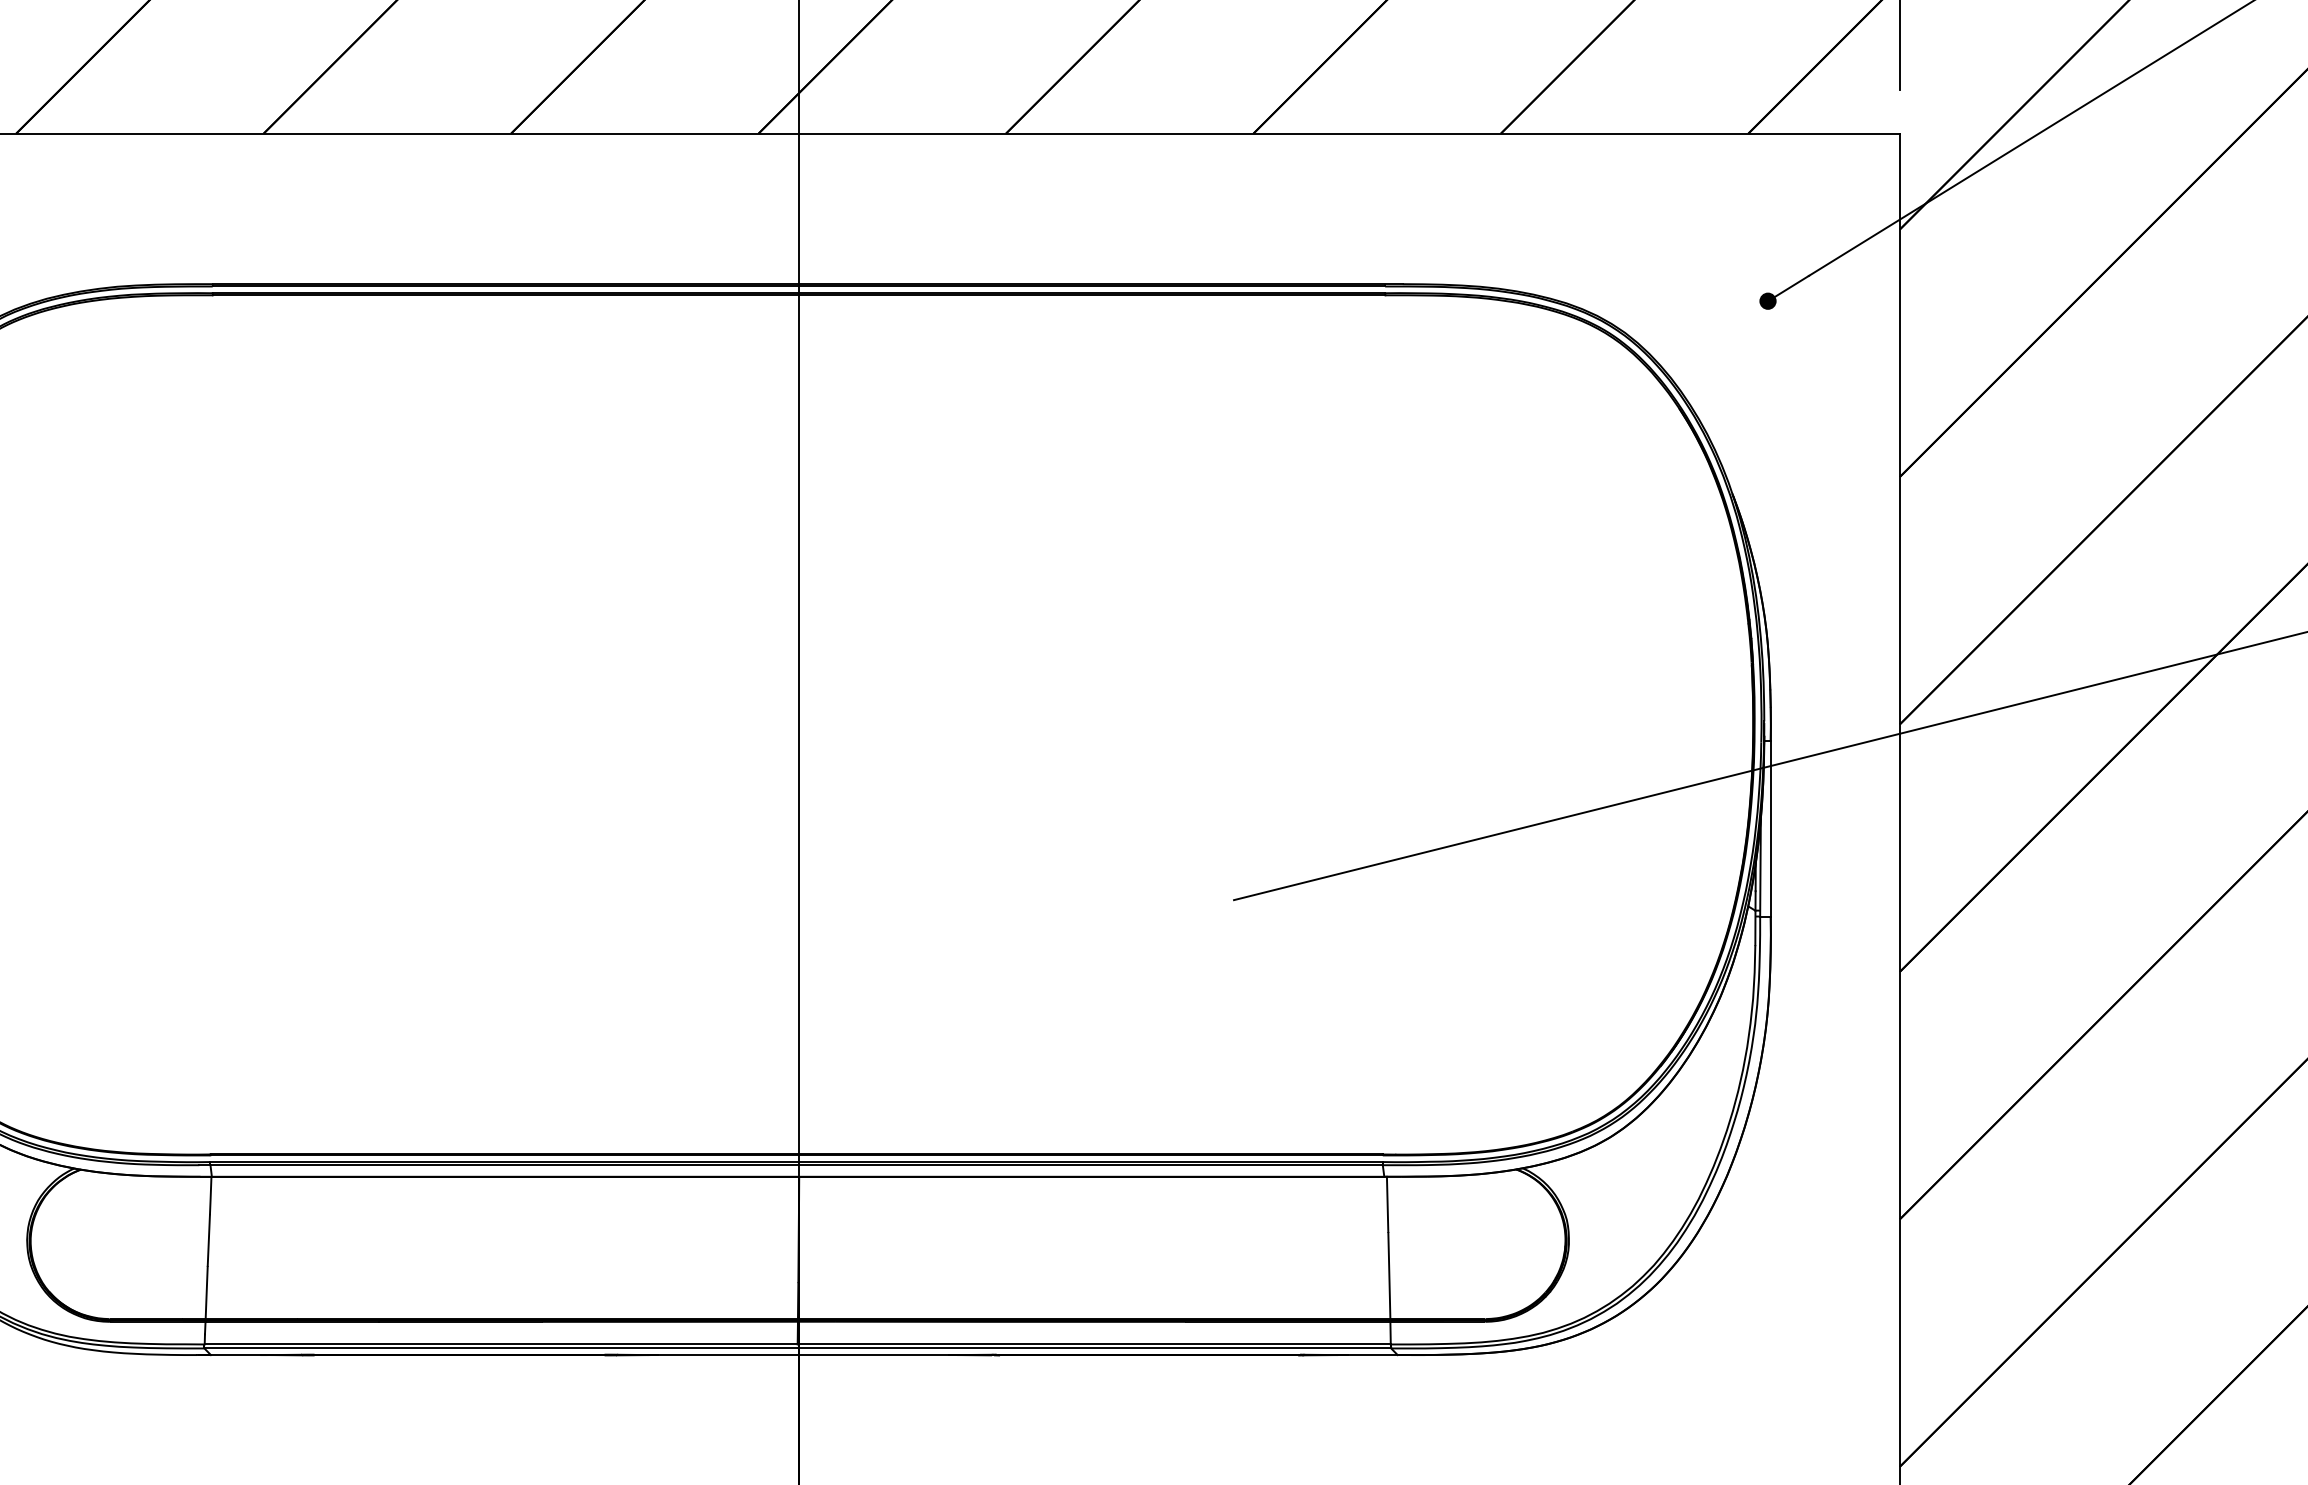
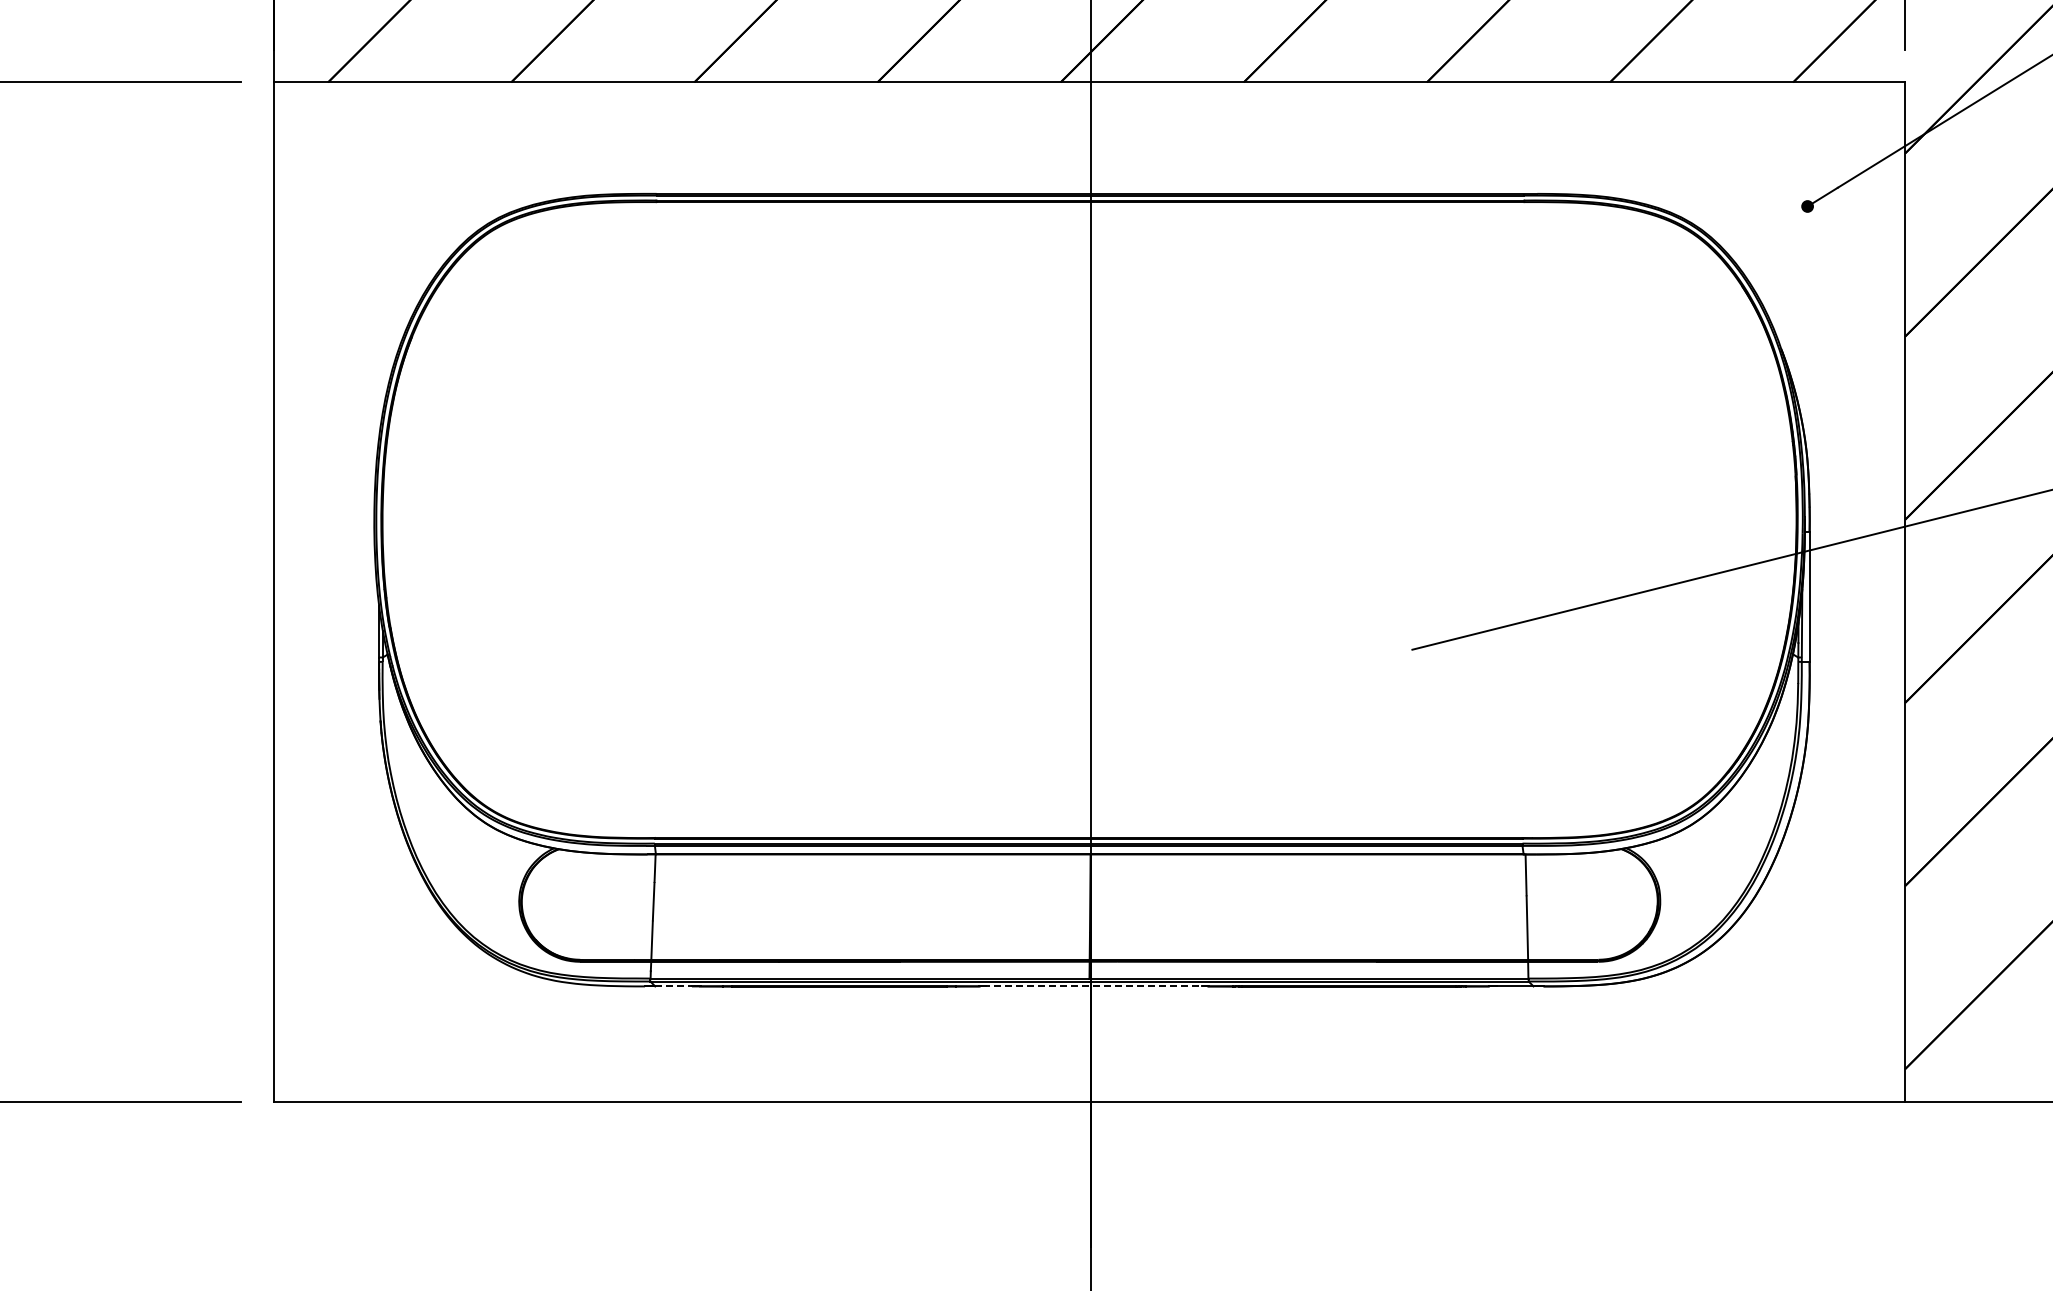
line: (236, 1355) -> (674, 986), solid -> dashed
line: (801, 1355) -> (1092, 986), solid -> dashed

